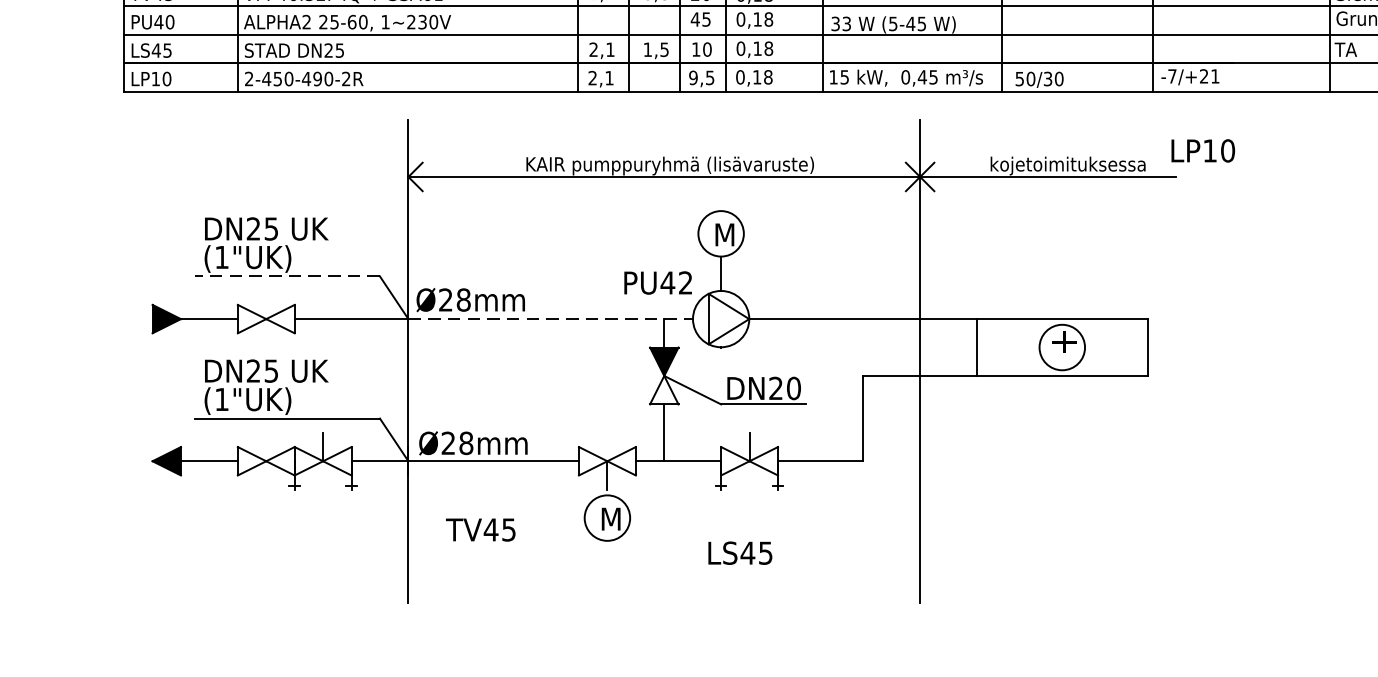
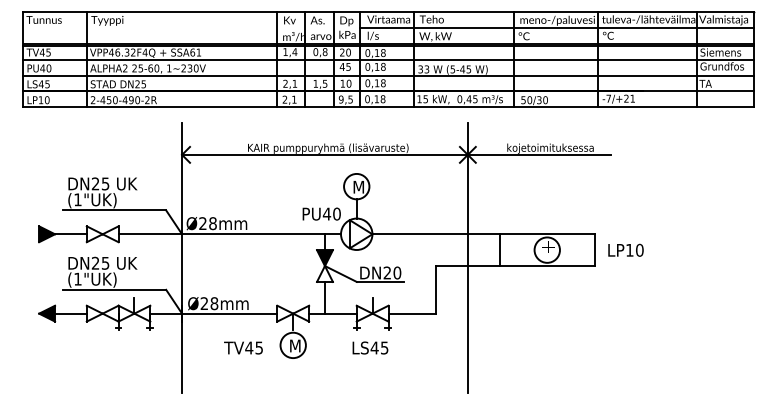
text: (1202, 149) -> (625, 249), moved
line: (287, 276) -> (114, 210), dashed -> solid
text: (684, 281) -> (336, 213), PU42 -> PU40
line: (552, 319) -> (262, 234), dashed -> solid
text: (480, 528) -> (243, 347), moved
text: (740, 552) -> (370, 347), moved

